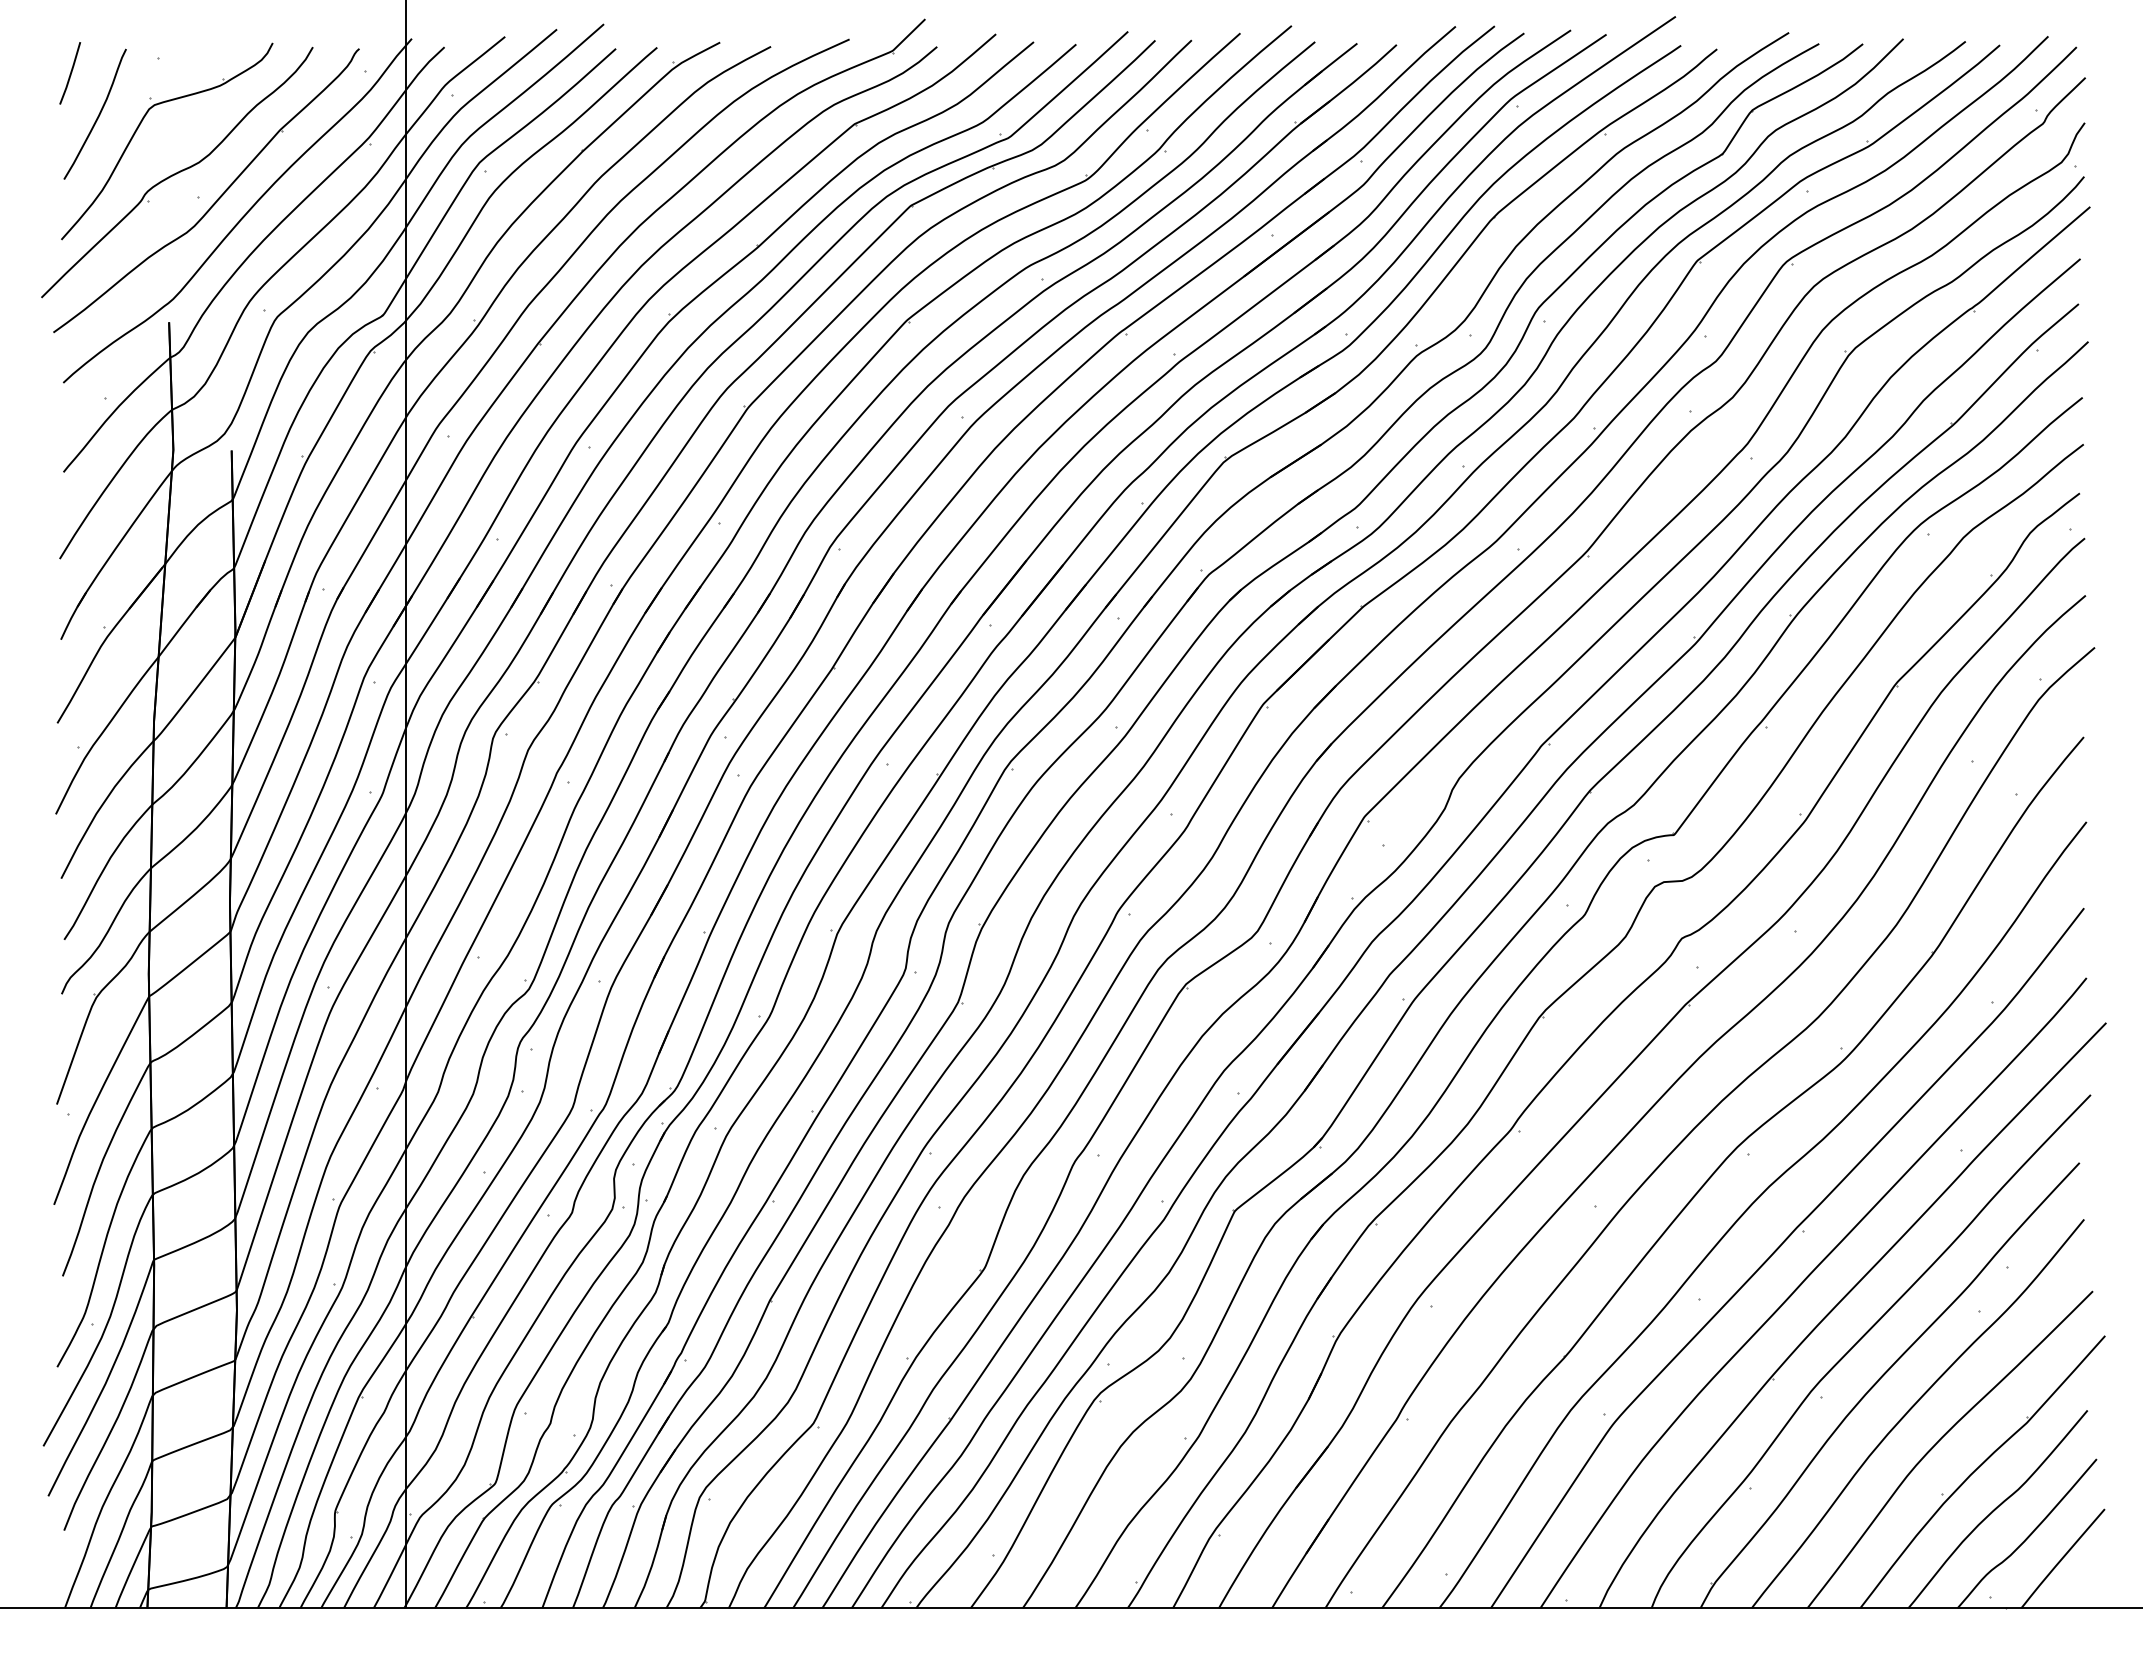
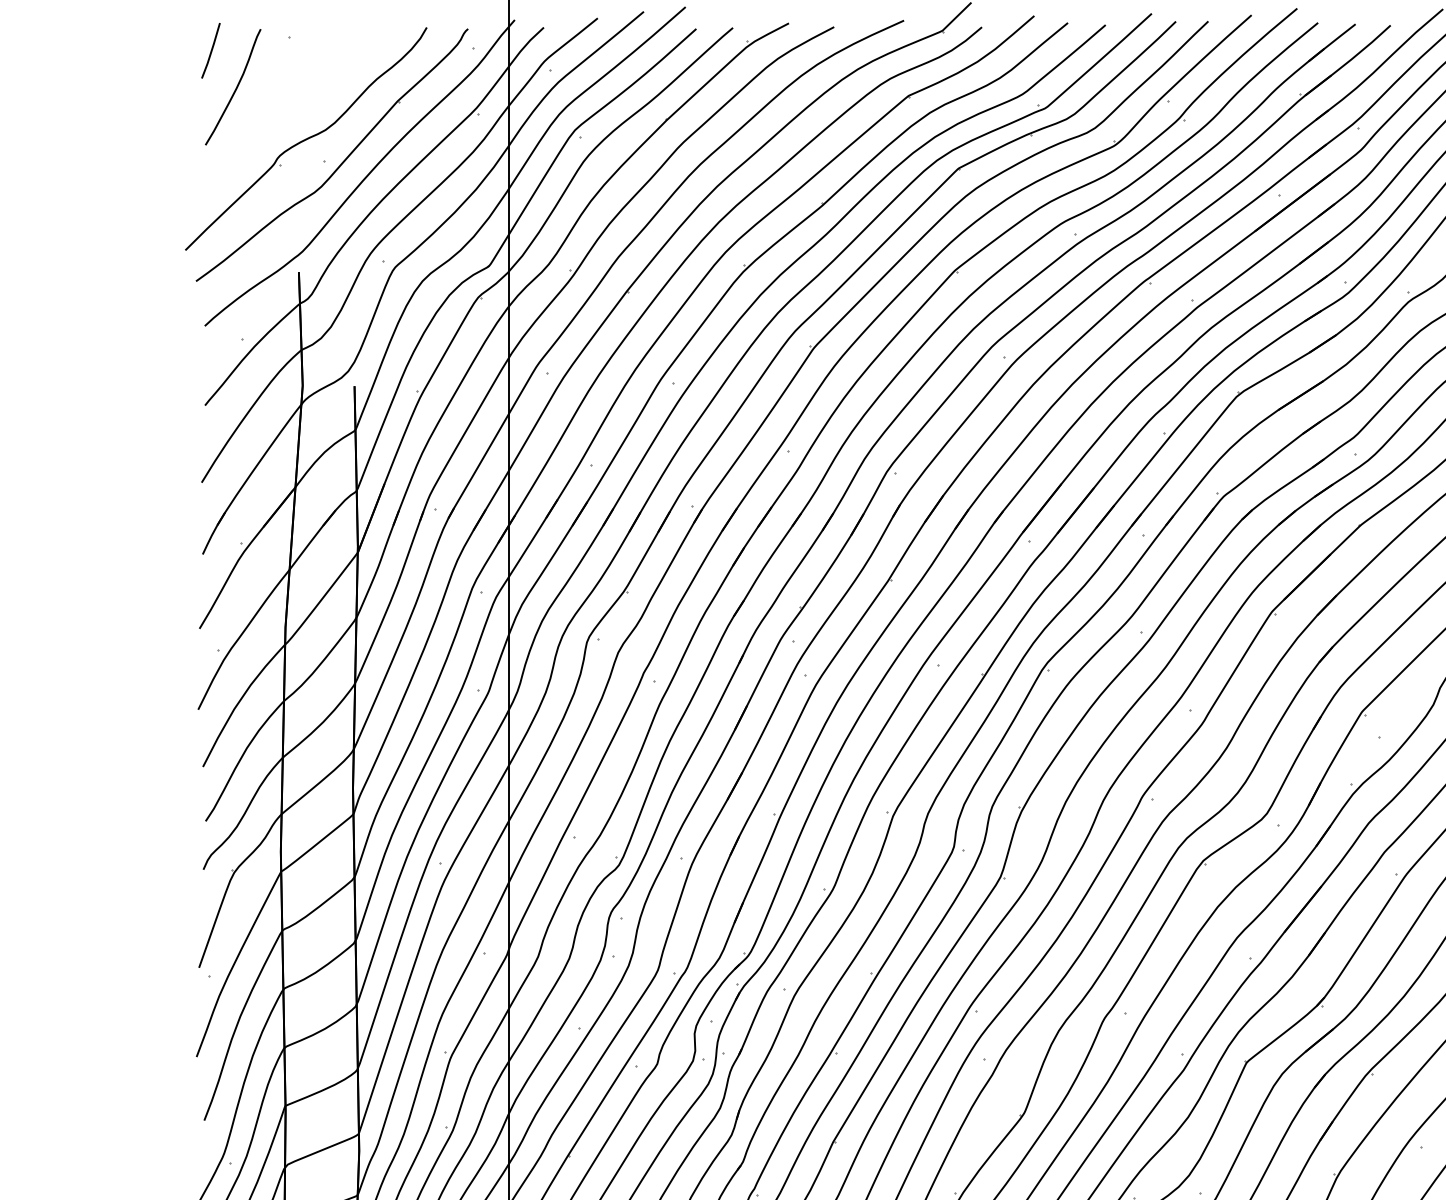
part: (140, 125) -> (273, 97), removed

